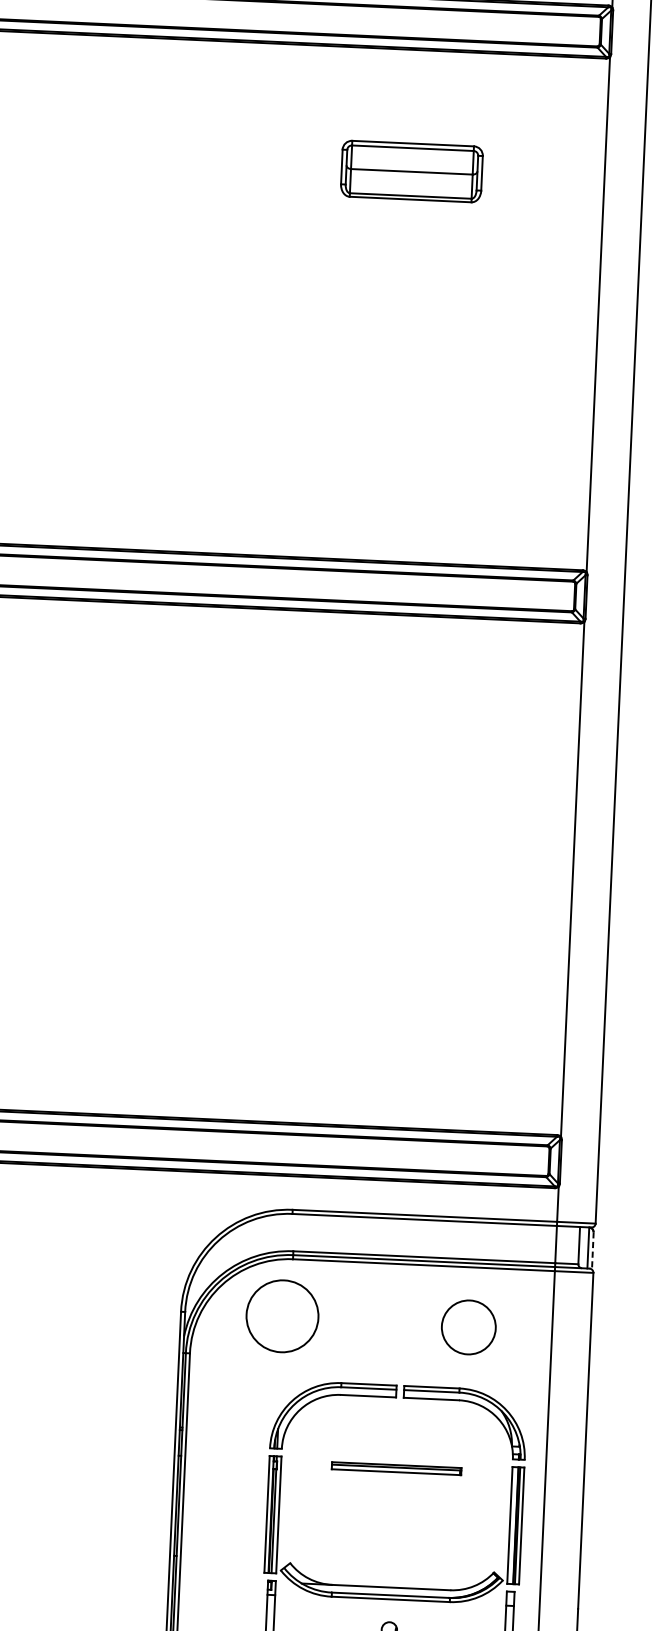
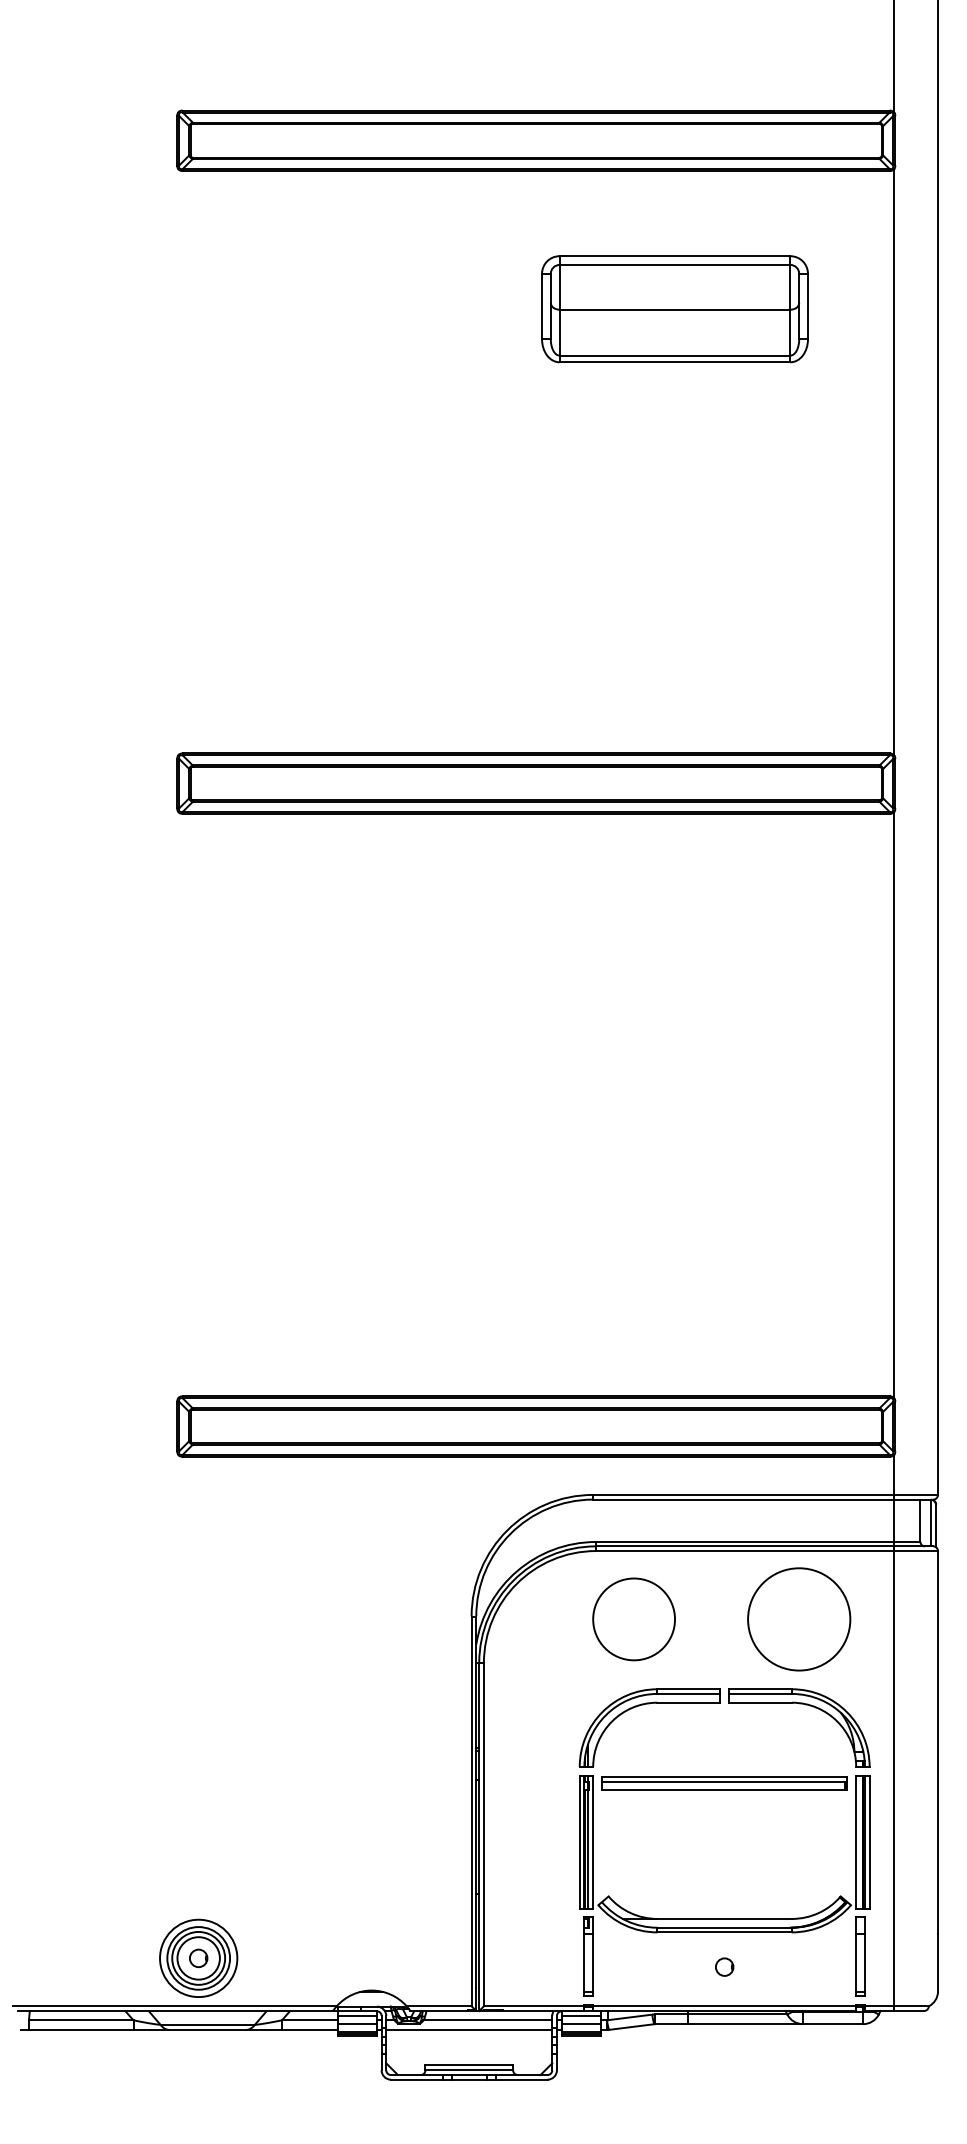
part: (411, 171) -> (674, 309), size x1.67
line: (593, 1251) -> (936, 1526), dashed -> solid
circle: (281, 1316) -> (633, 1619), moved
circle: (468, 1327) -> (799, 1619), size x1.67
part: (396, 1468) -> (724, 1783), size x1.67

